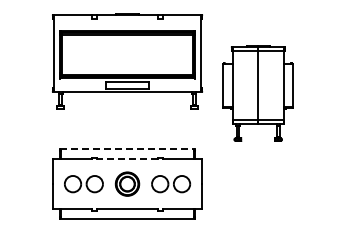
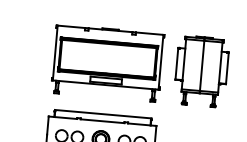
part: (127, 61) -> (107, 63), moved
part: (257, 93) -> (201, 71), moved
line: (128, 149) -> (103, 114), dashed -> solid
line: (127, 158) -> (102, 120), dashed -> solid

